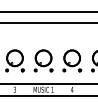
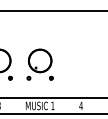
part: (72, 60) -> (81, 64), removed

